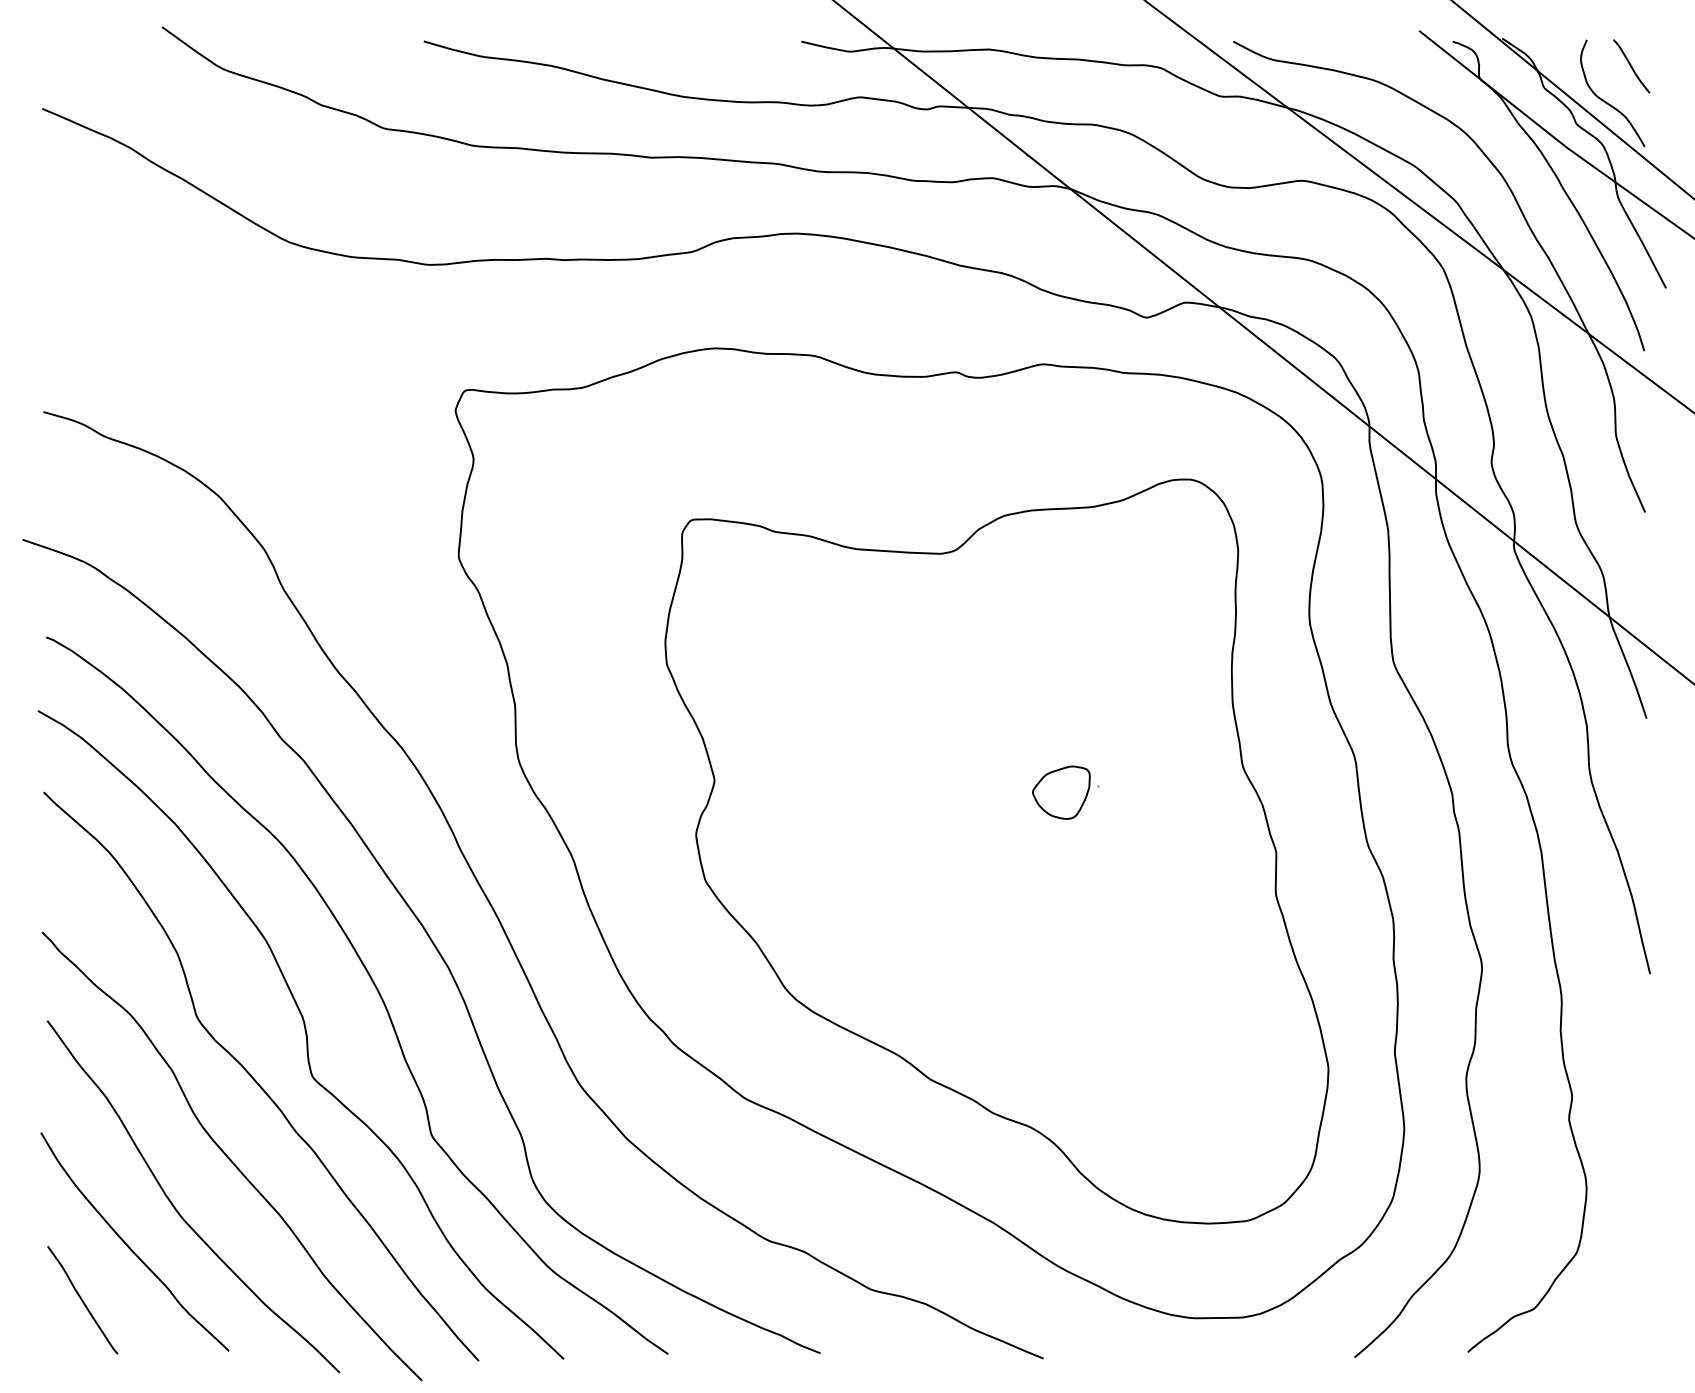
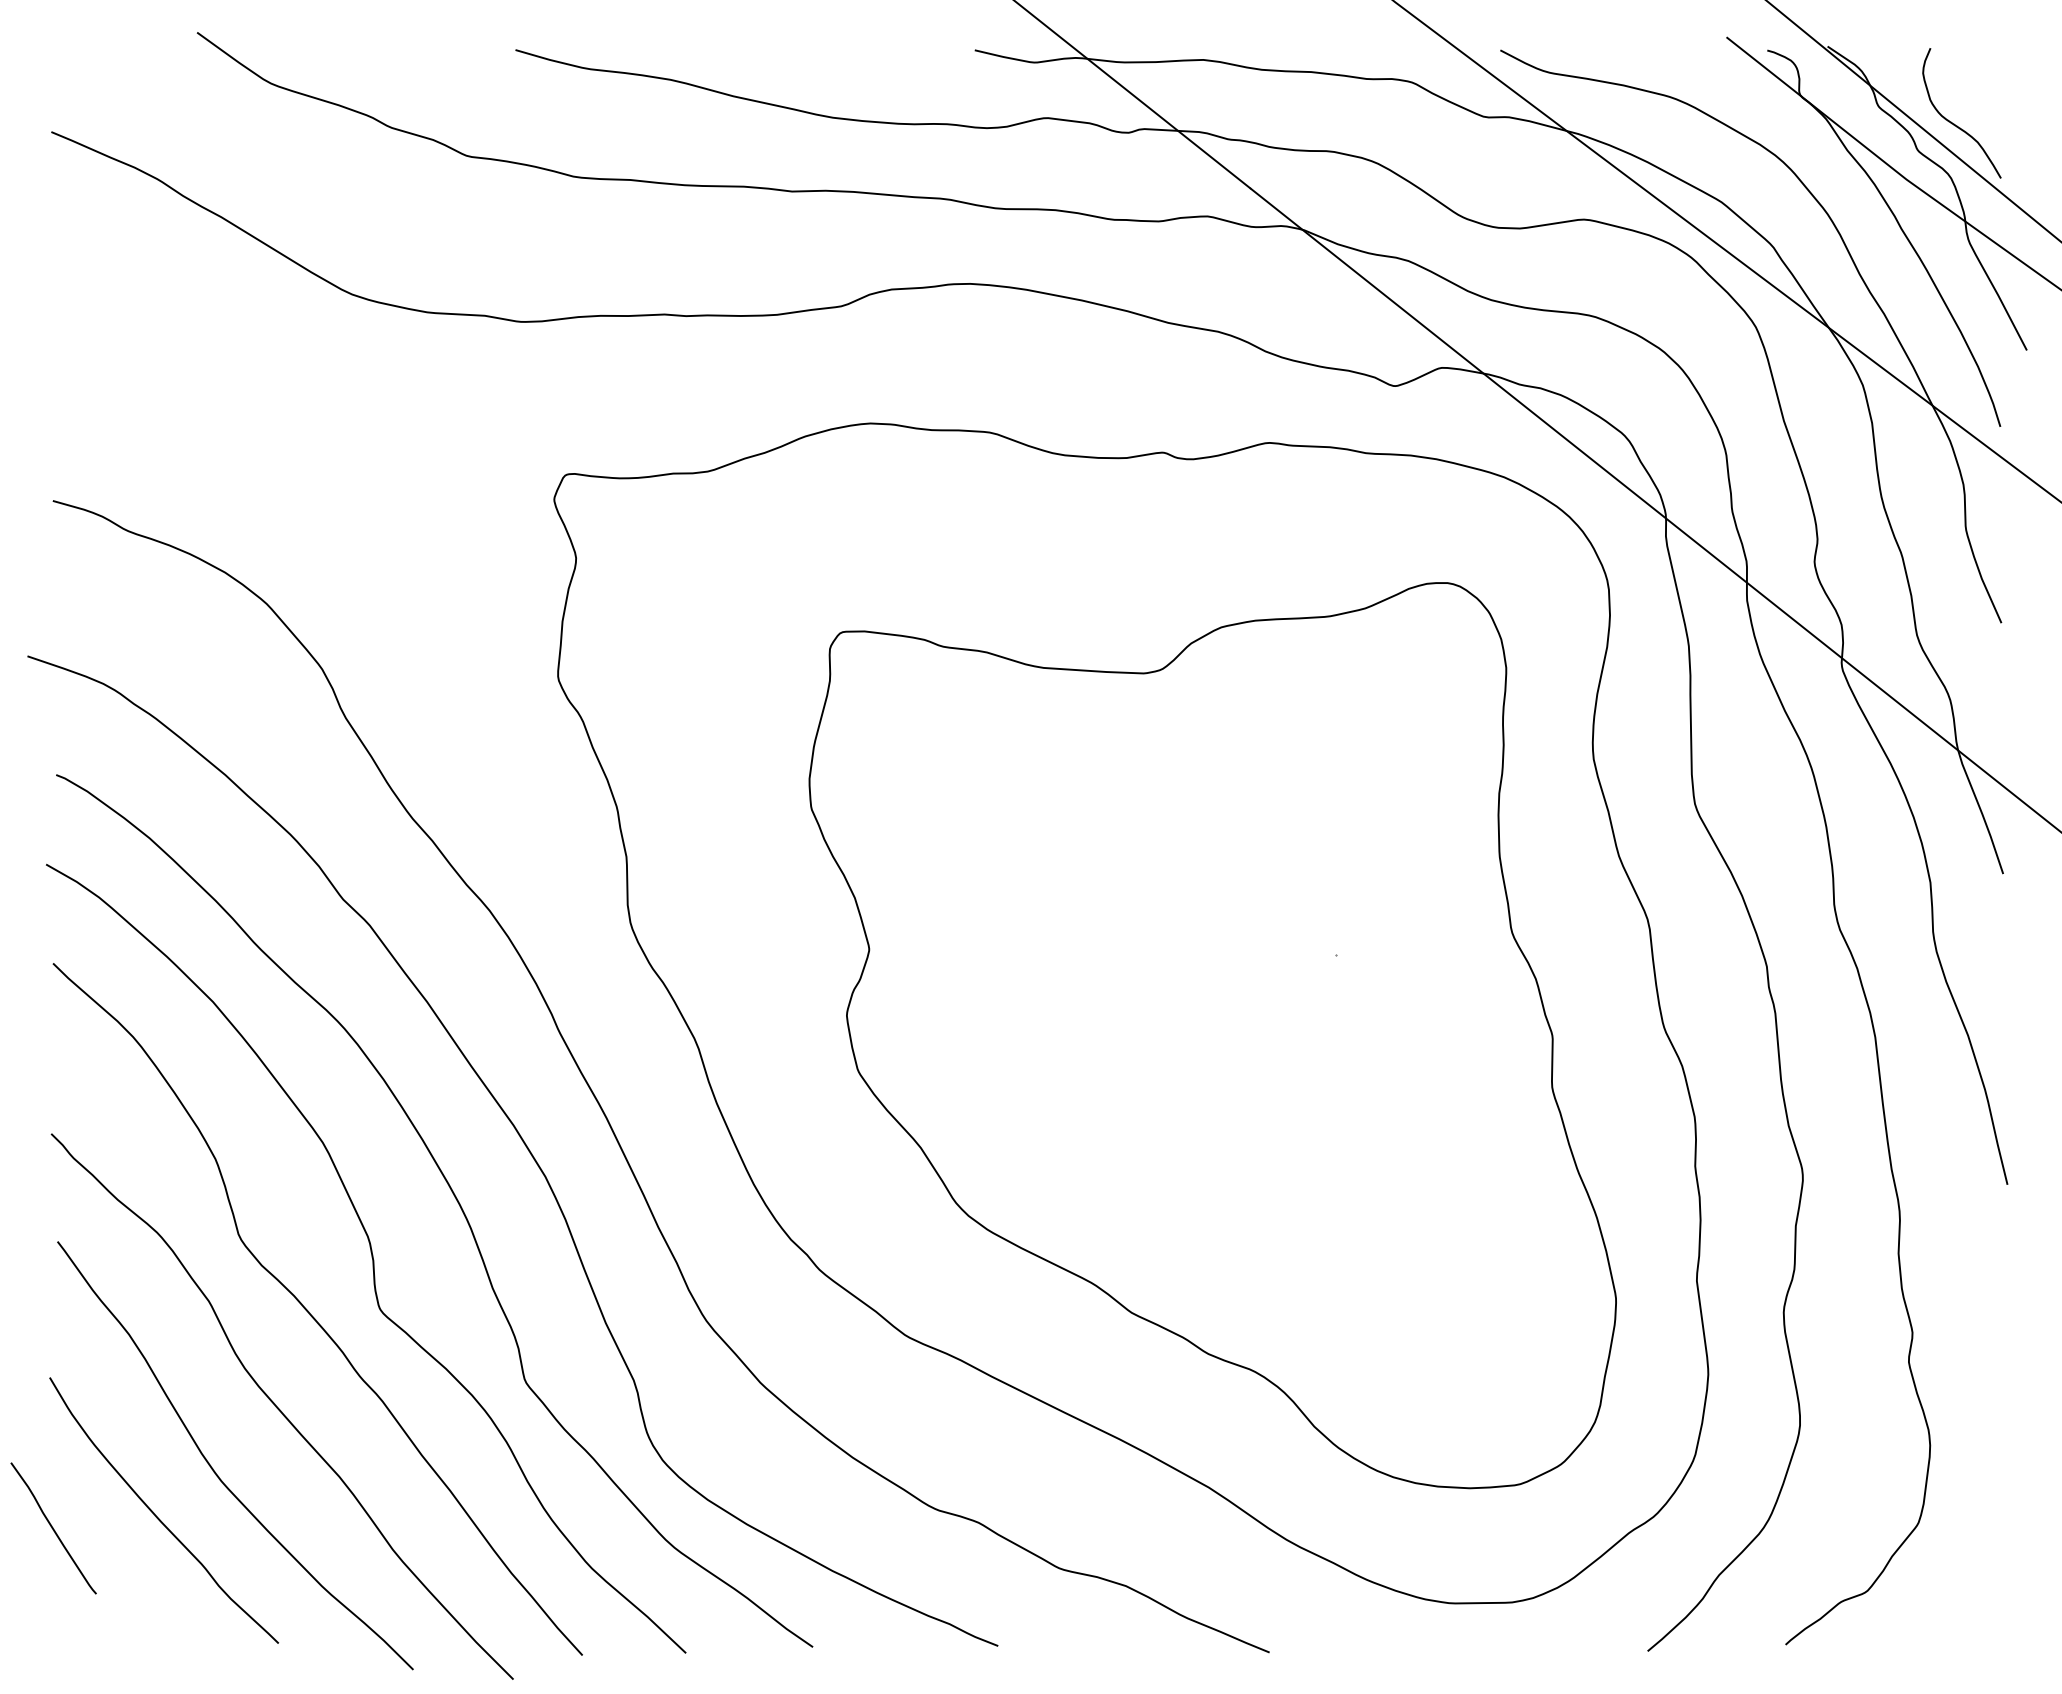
curve: (1631, 66) -> (1984, 80), removed
part: (1060, 792) -> (1290, 963), removed
curve: (82, 1300) -> (53, 1528), moved

